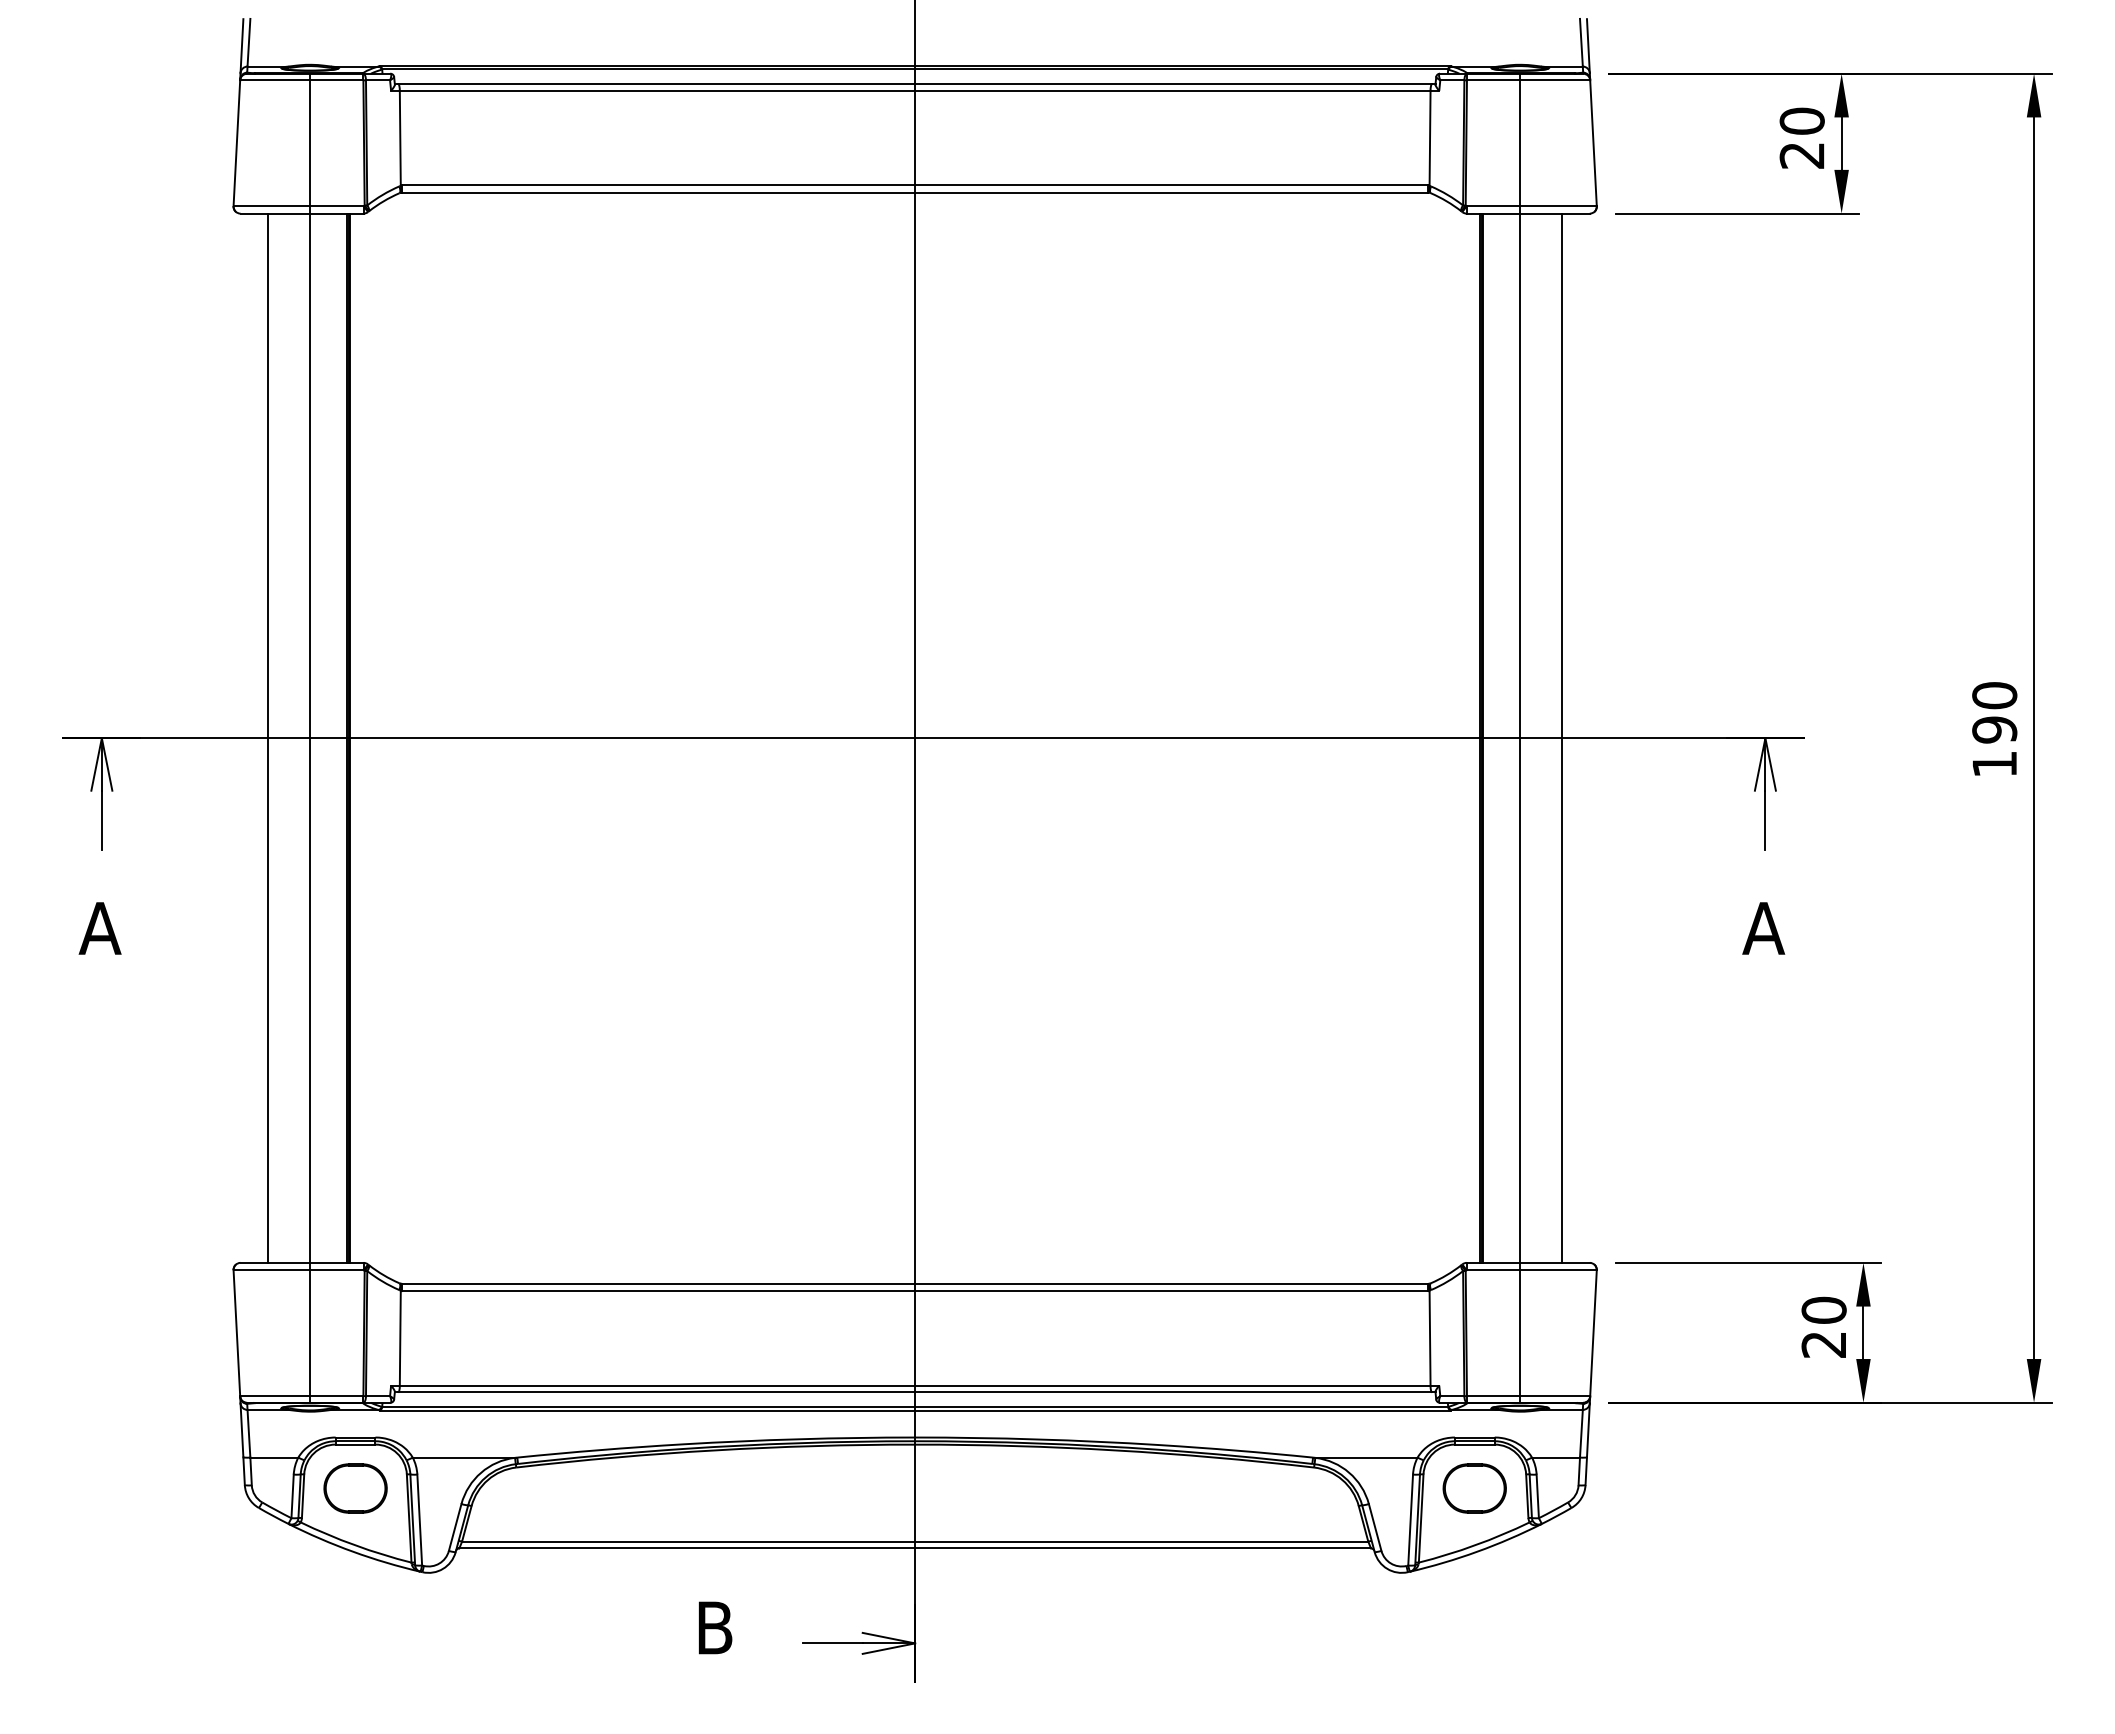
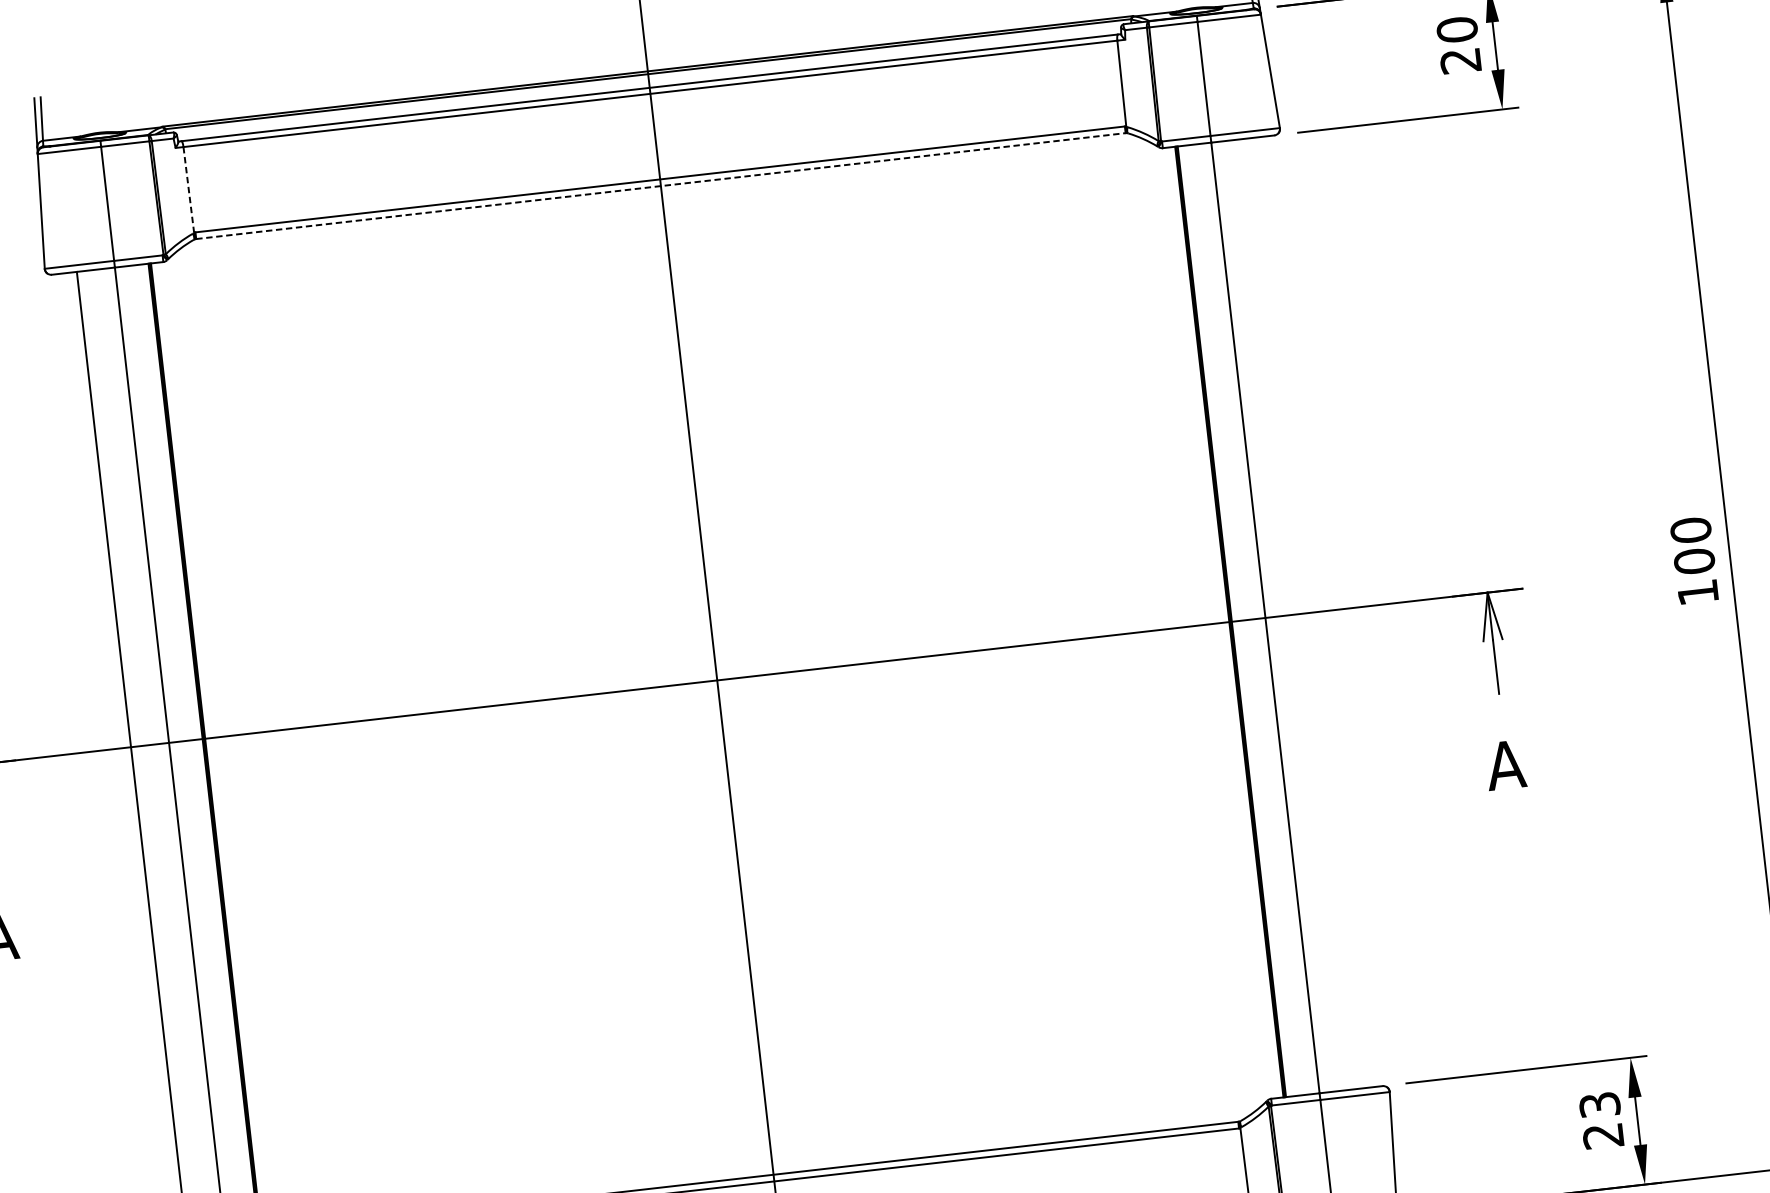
line: (400, 138) -> (189, 190), solid -> dashed
line: (915, 192) -> (661, 185), solid -> dashed
text: (1994, 729) -> (1694, 561), 190 -> 100
line: (1562, 737) -> (1303, 612), removed
text: (1823, 1309) -> (1599, 1104), 20 -> 23

